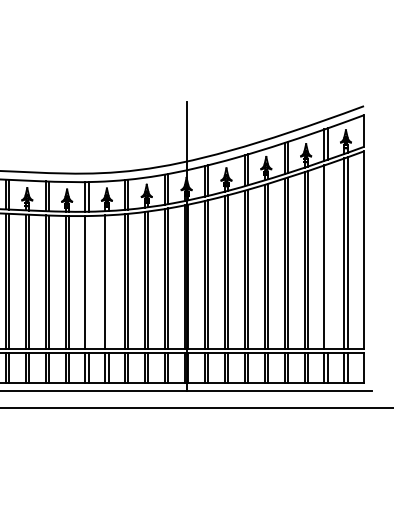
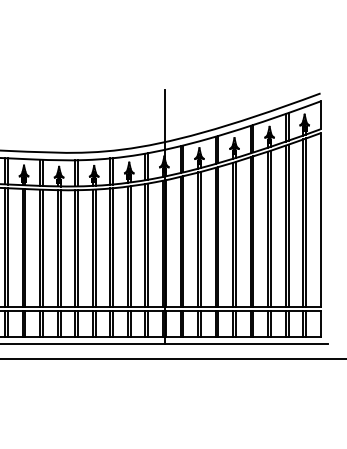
line: (327, 256) -> (288, 225), added
line: (108, 281) -> (95, 247), added
line: (88, 282) -> (77, 248), added

